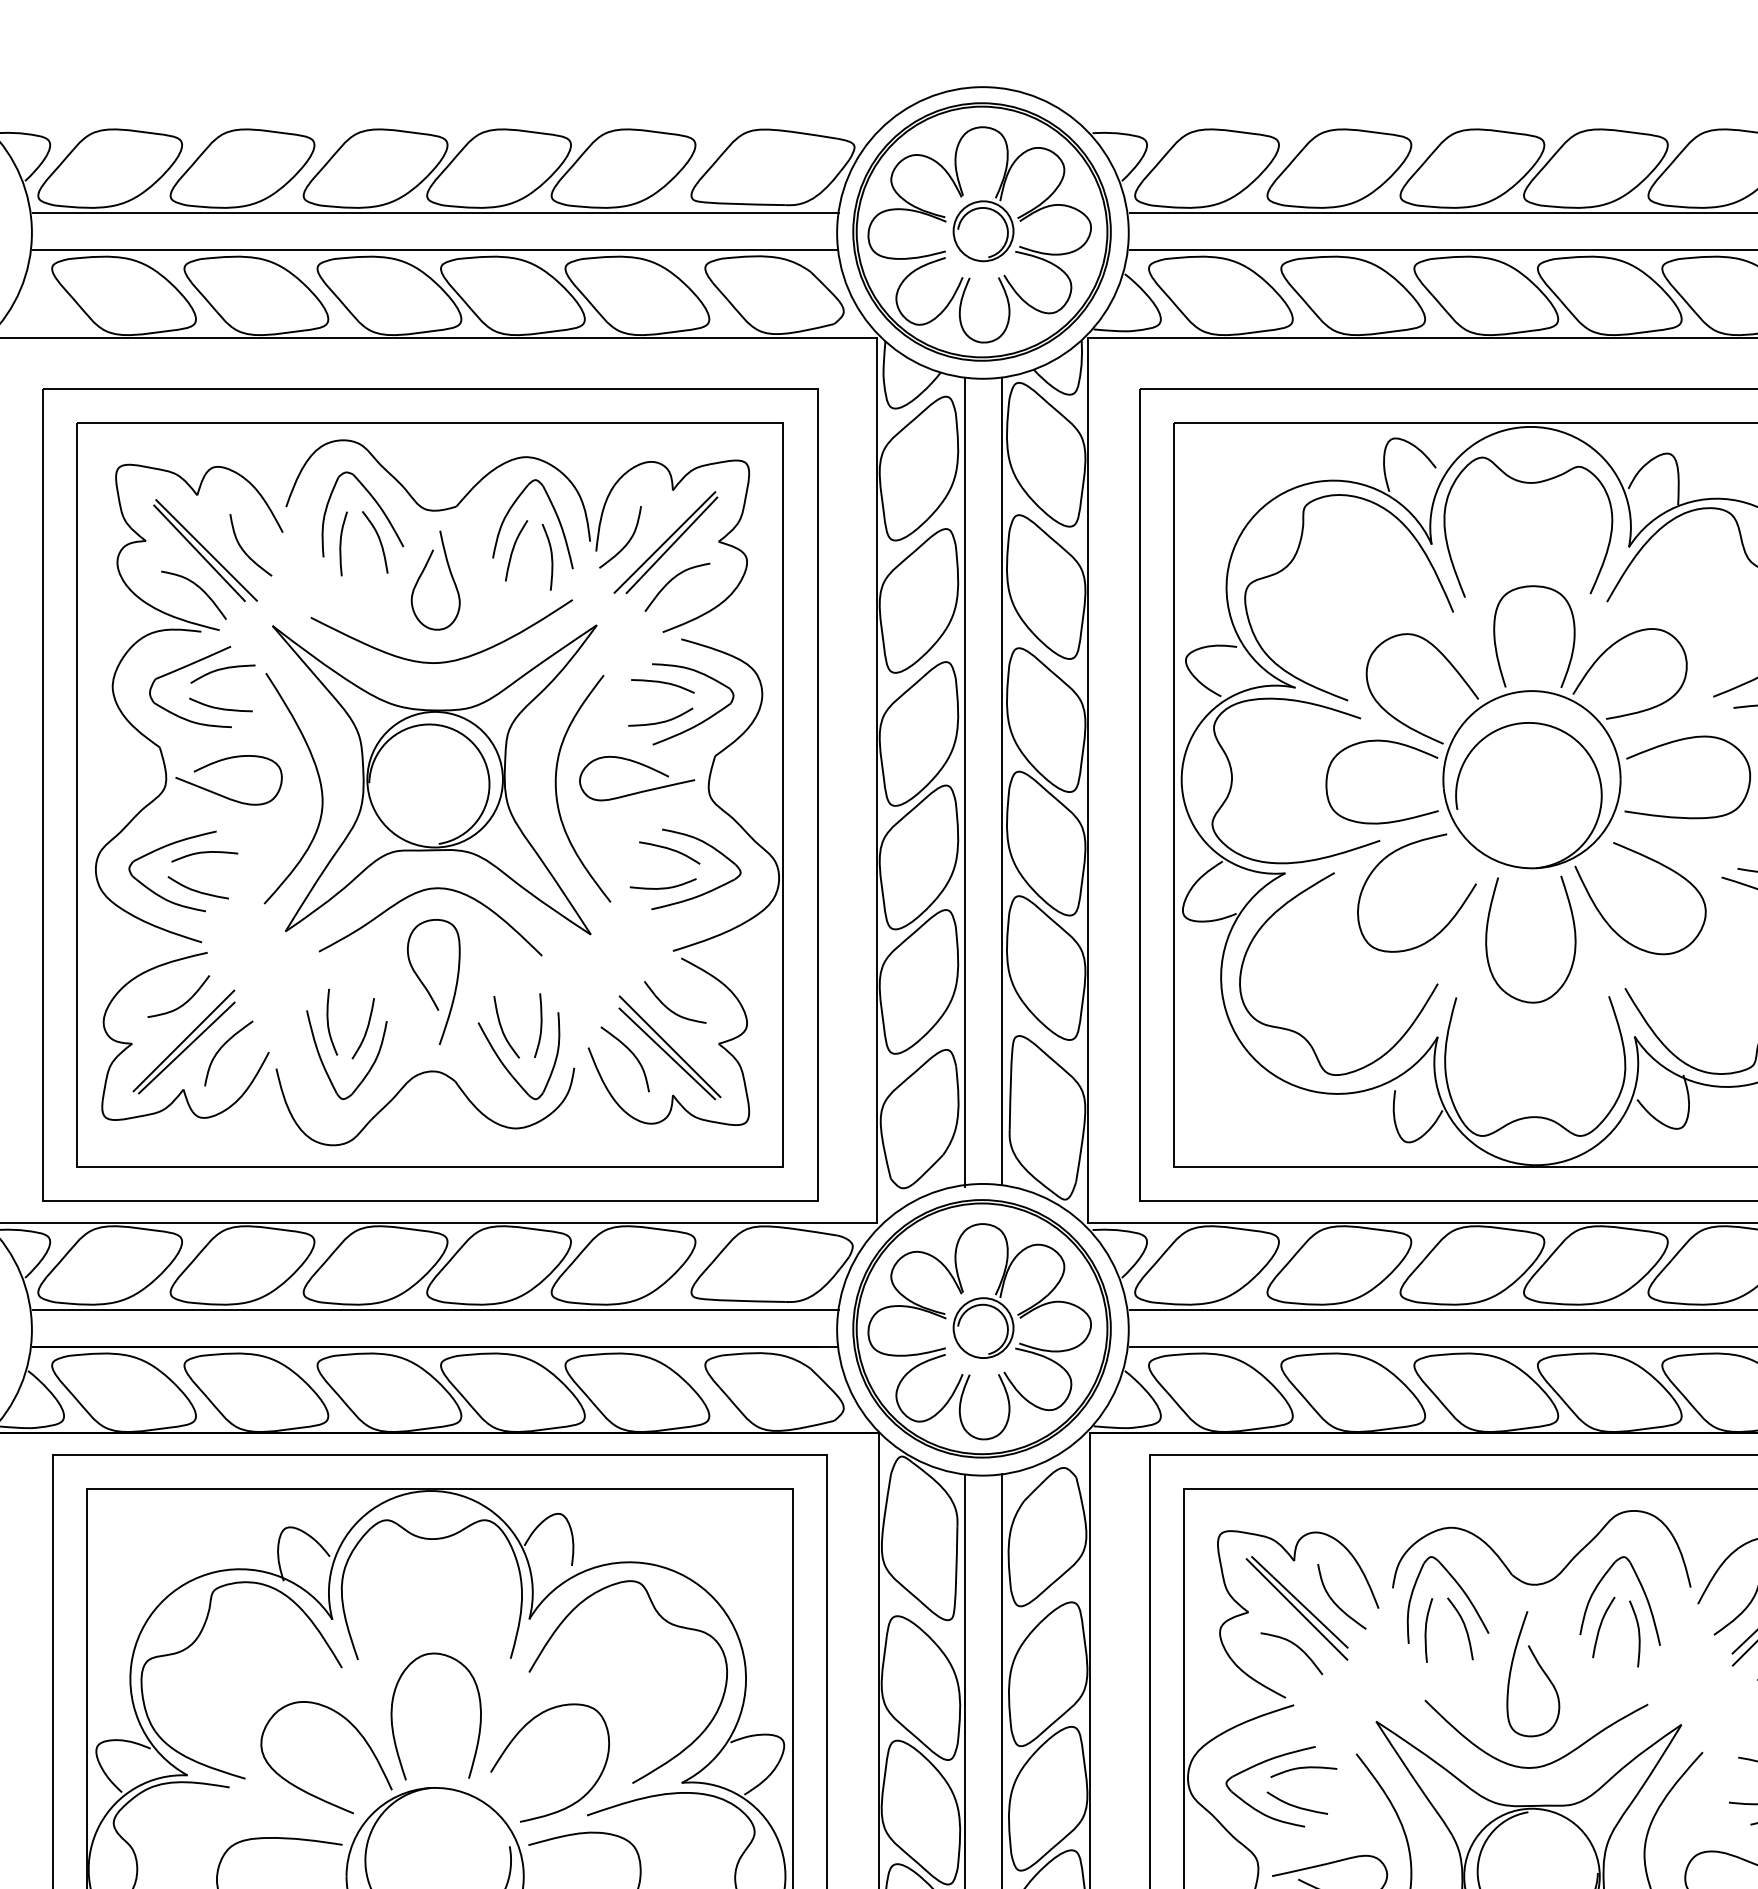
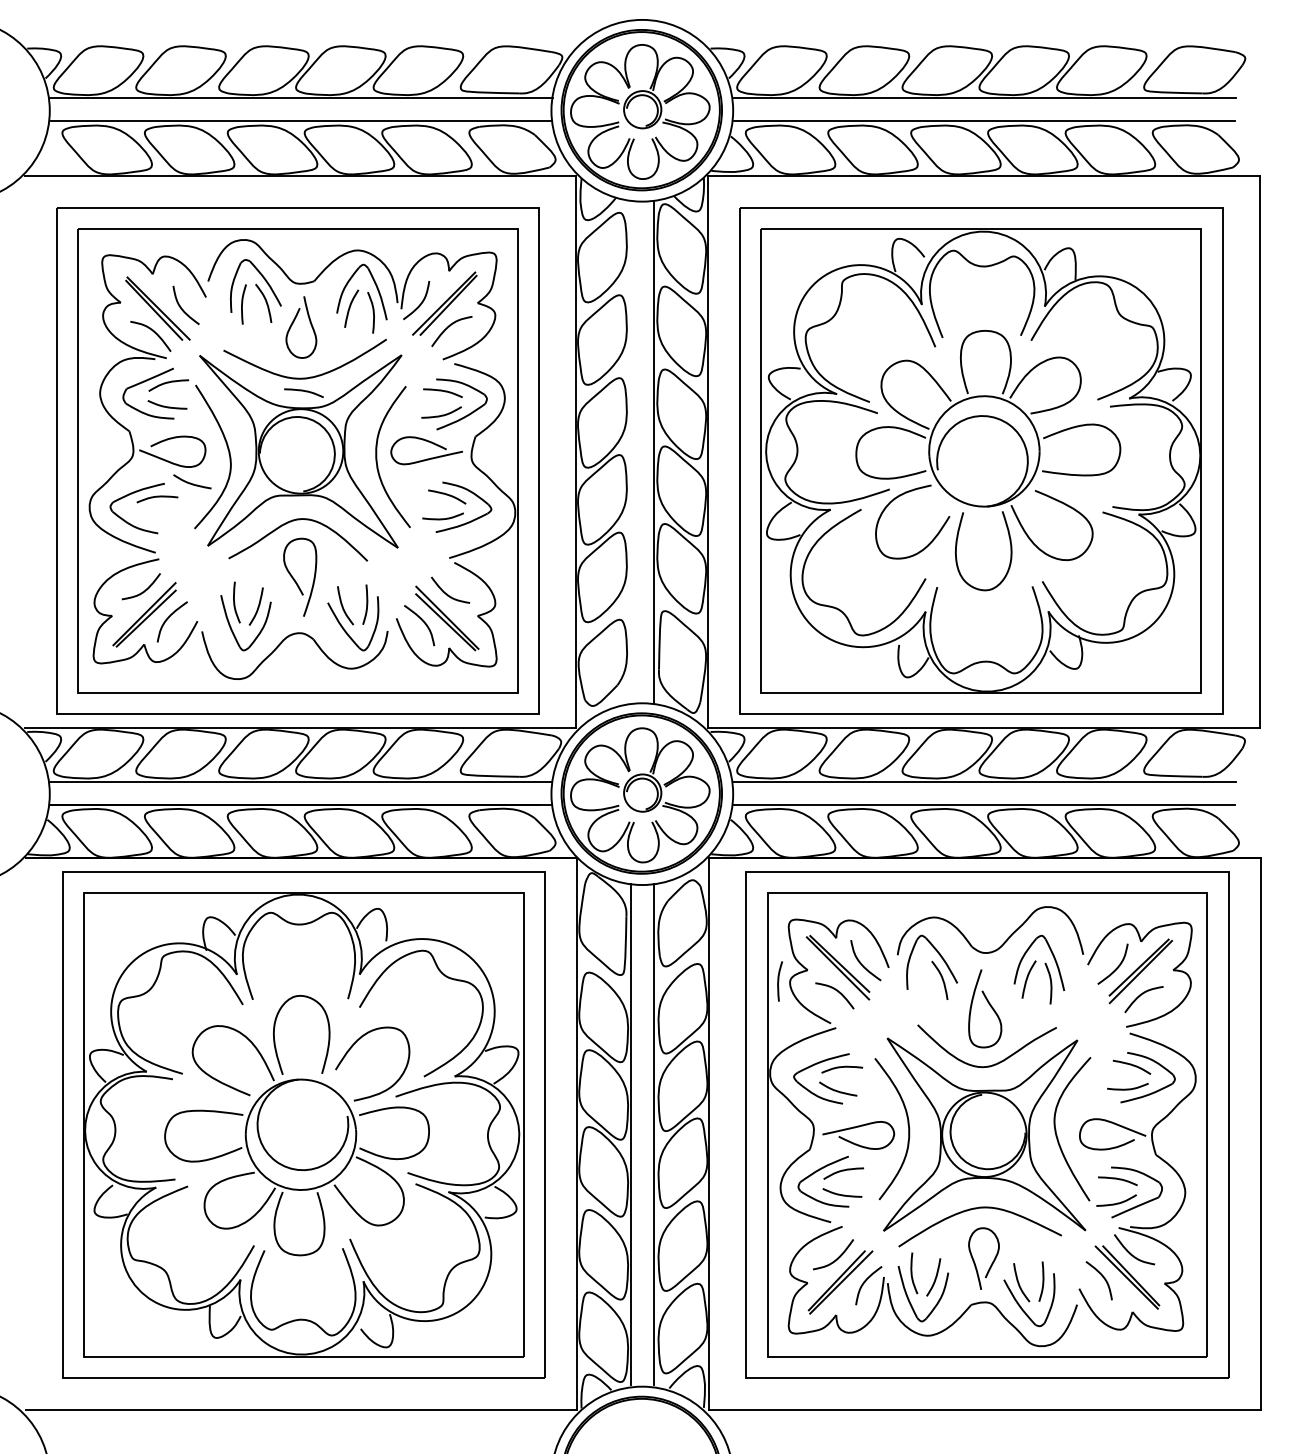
curve: (439, 683) -> (303, 391), added
line: (965, 781) -> (631, 452), removed
curve: (198, 890) -> (192, 483), moved
curve: (1427, 1630) -> (779, 981), moved

